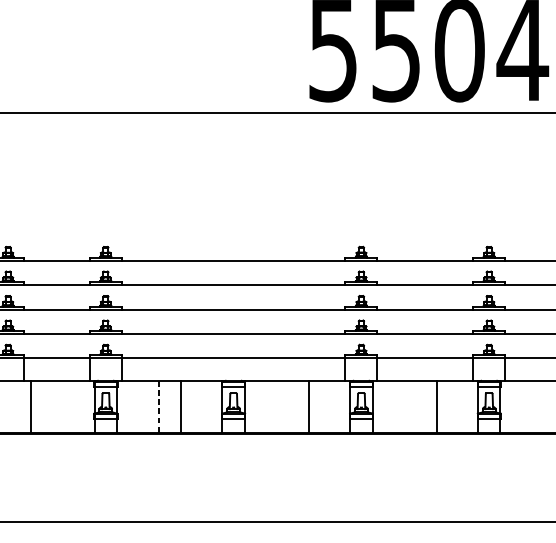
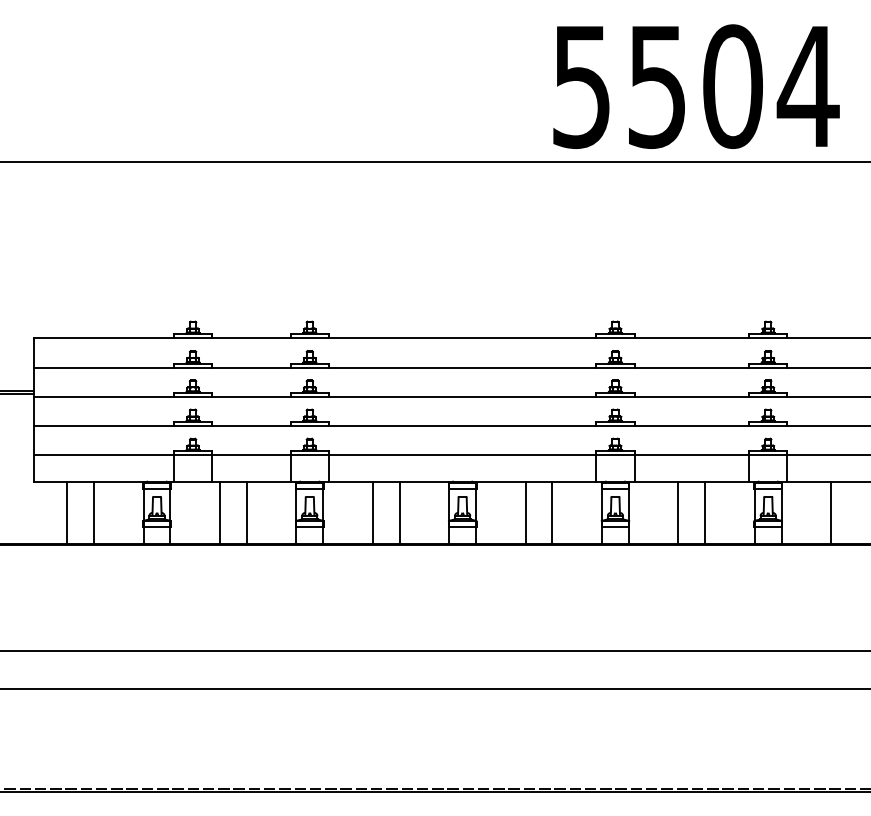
line: (52, 406) -> (246, 512), added
line: (158, 406) -> (372, 512), dashed -> solid
line: (286, 406) -> (525, 512), added
line: (414, 406) -> (678, 512), added
line: (542, 406) -> (831, 512), added

